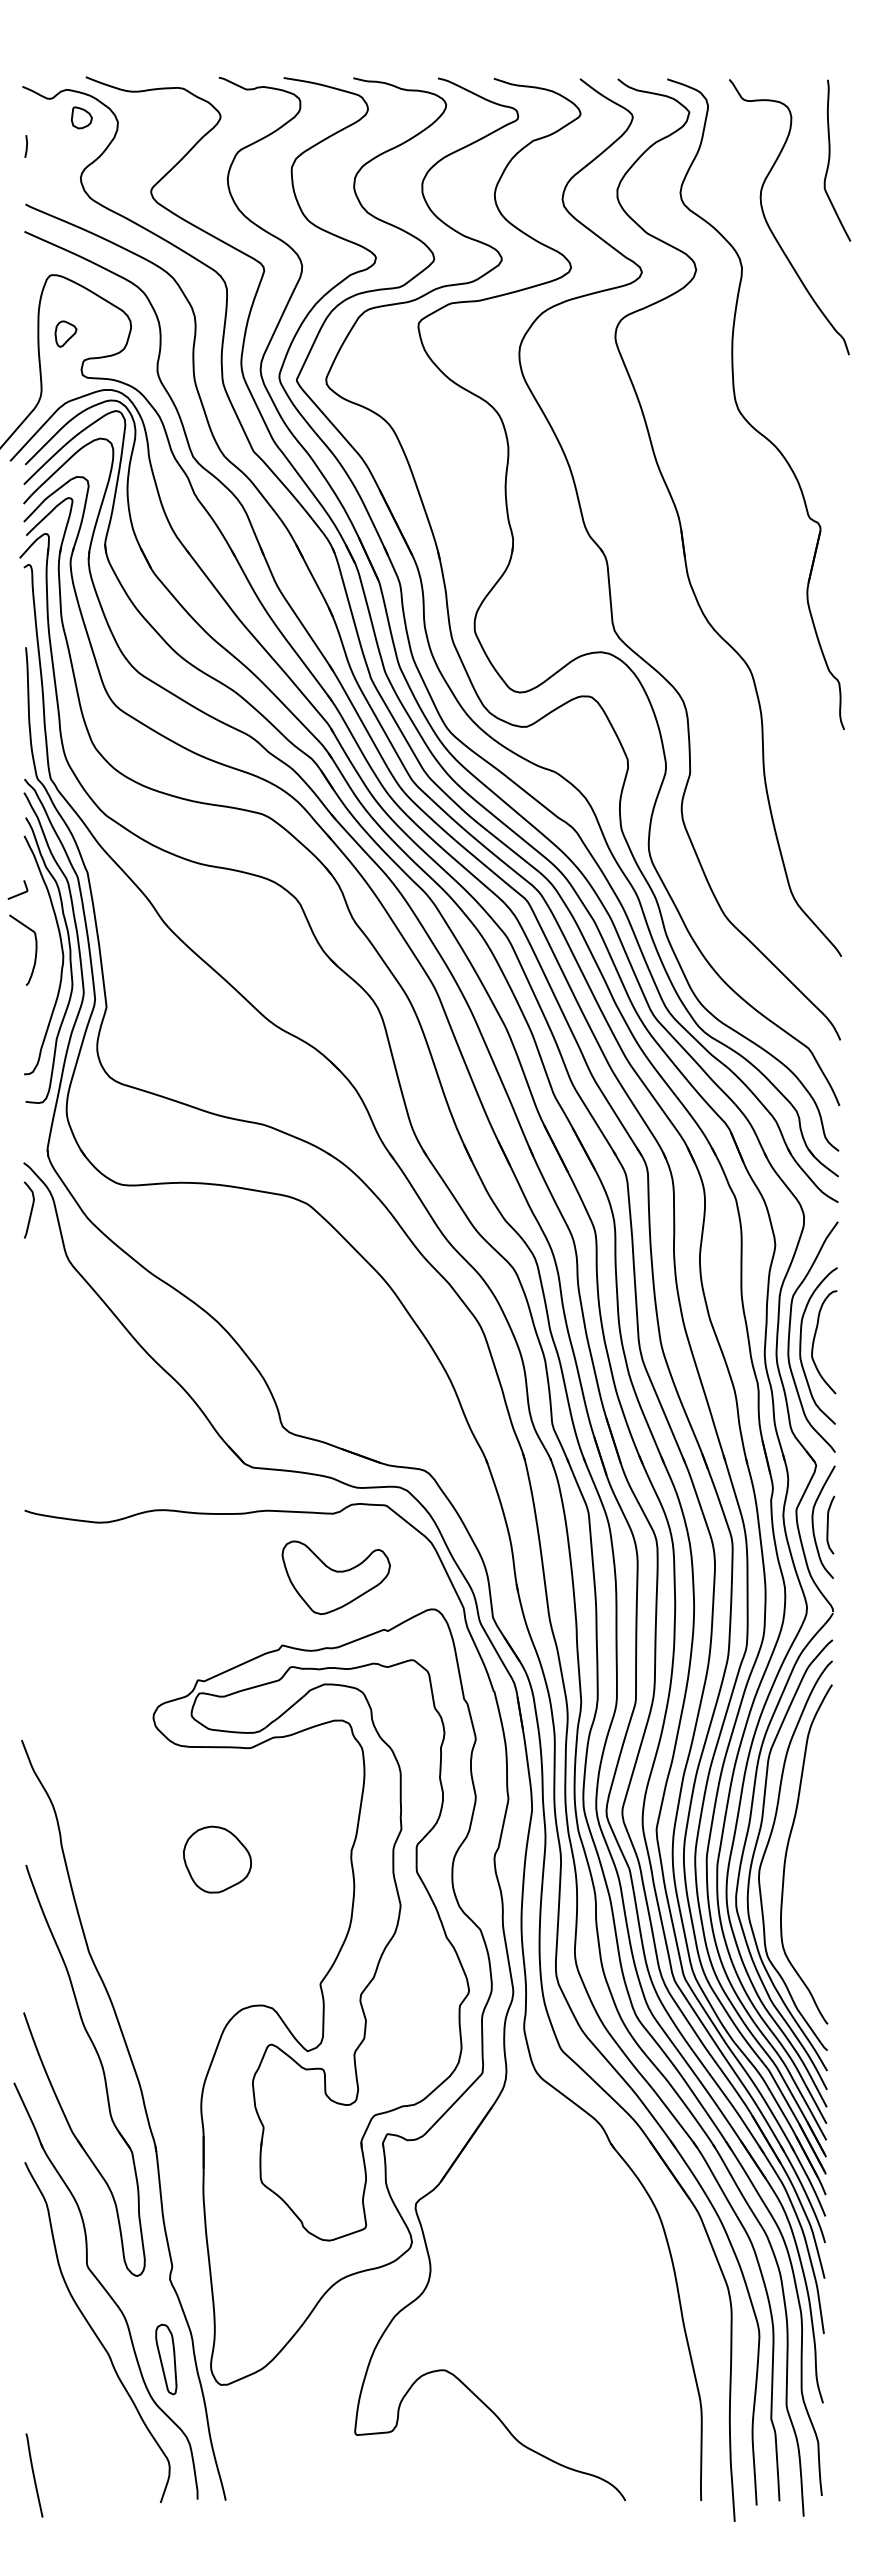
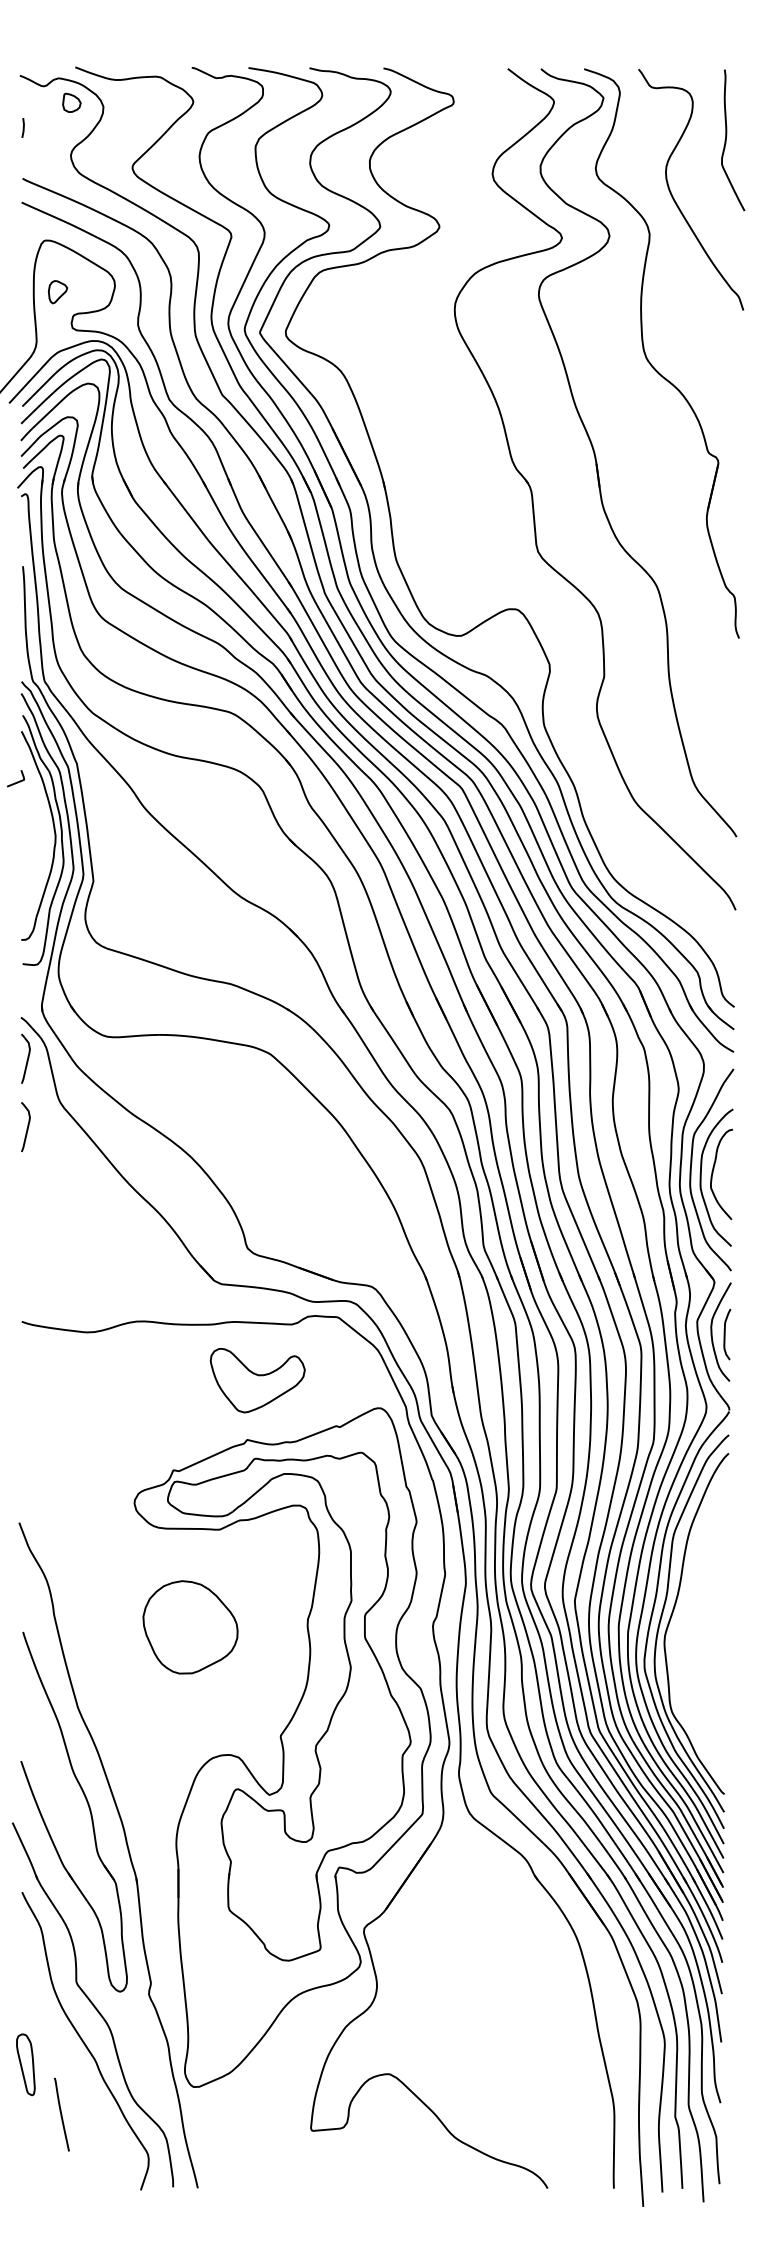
part: (609, 652) -> (533, 570), removed
curve: (35, 949) -> (31, 830), removed
curve: (30, 1288) -> (26, 1127), added
part: (335, 1577) -> (257, 1380), moved
curve: (787, 1853) -> (689, 1621), removed
part: (217, 1859) -> (190, 1627), size x1.6
part: (166, 2359) -> (26, 2064), moved
line: (34, 2475) -> (61, 2114), moved

